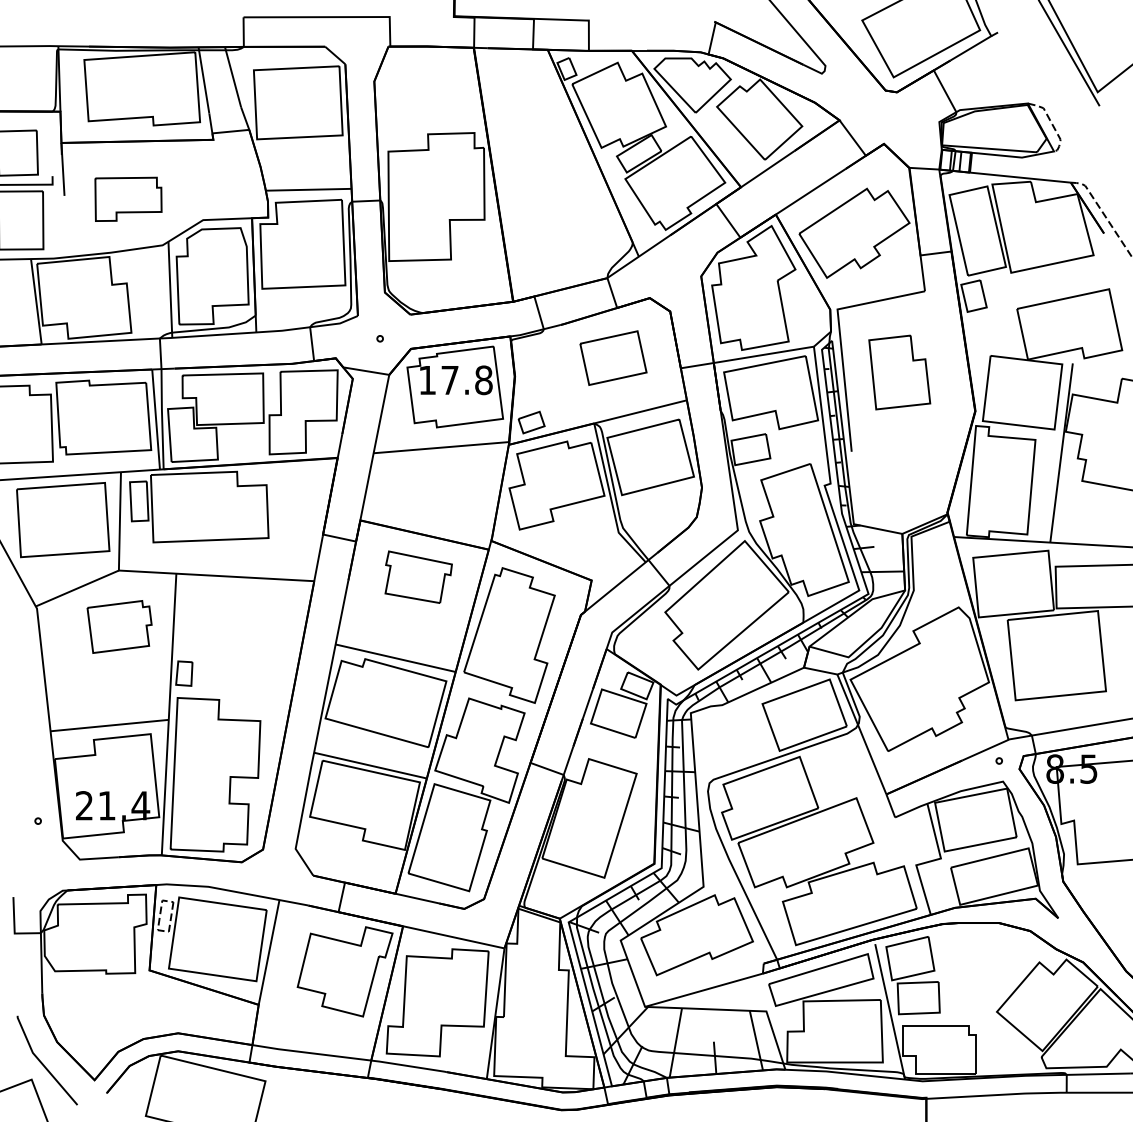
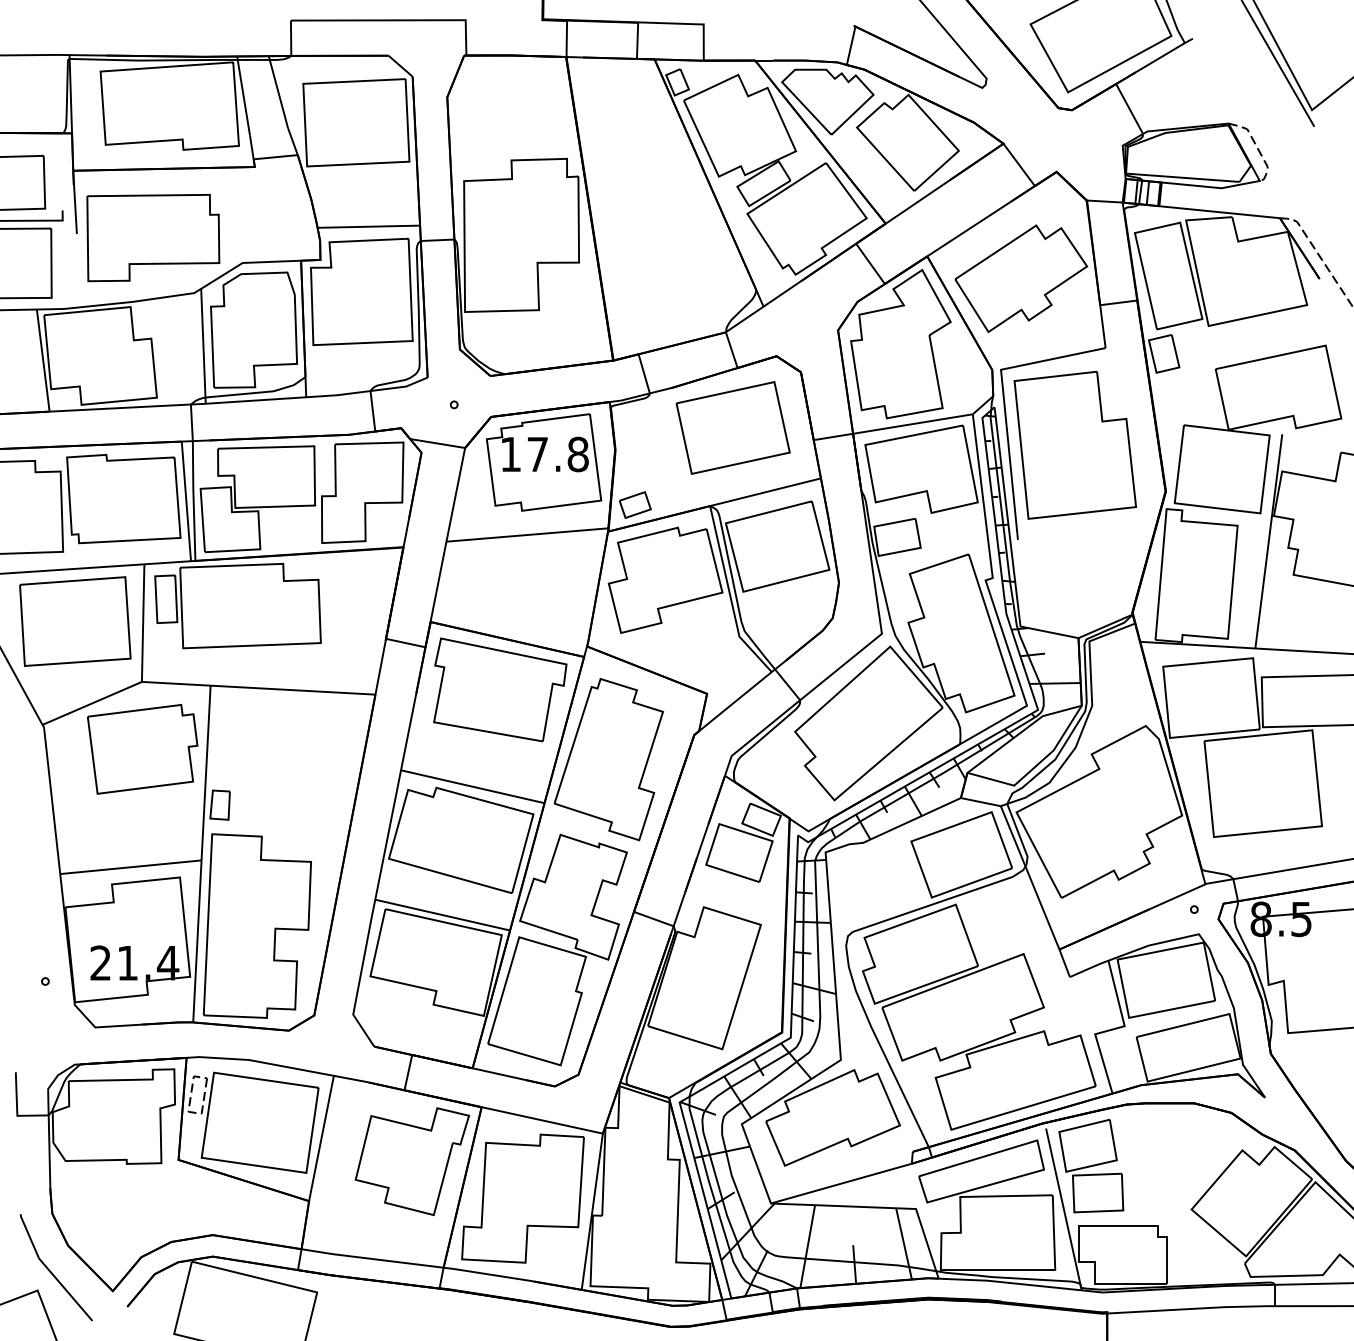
part: (128, 199) -> (153, 238), size x1.67
part: (612, 357) -> (732, 427), size x1.43
part: (899, 371) -> (1075, 444), size x1.67
part: (418, 576) -> (500, 689), size x1.67
part: (119, 627) -> (142, 749), size x1.43

